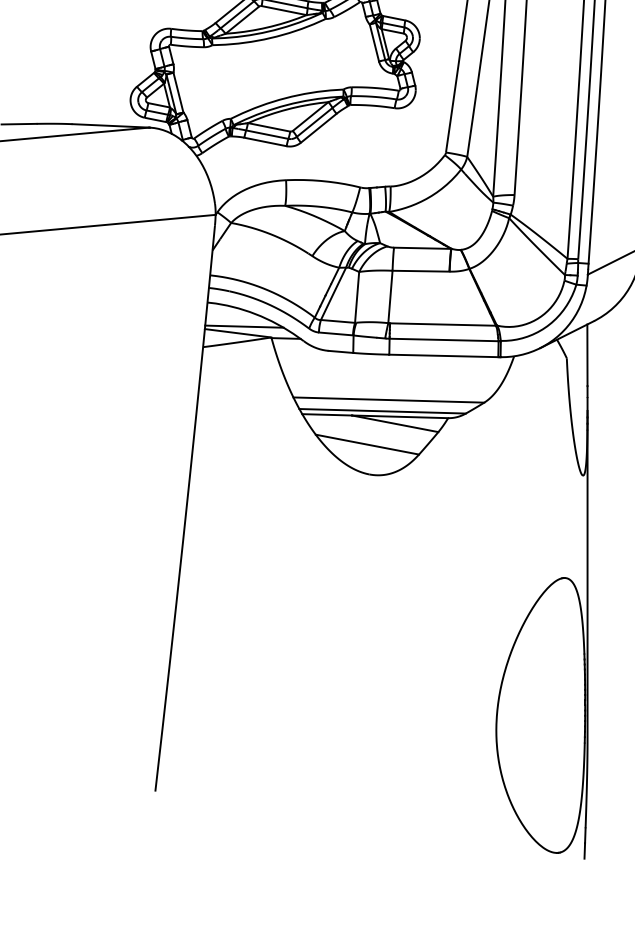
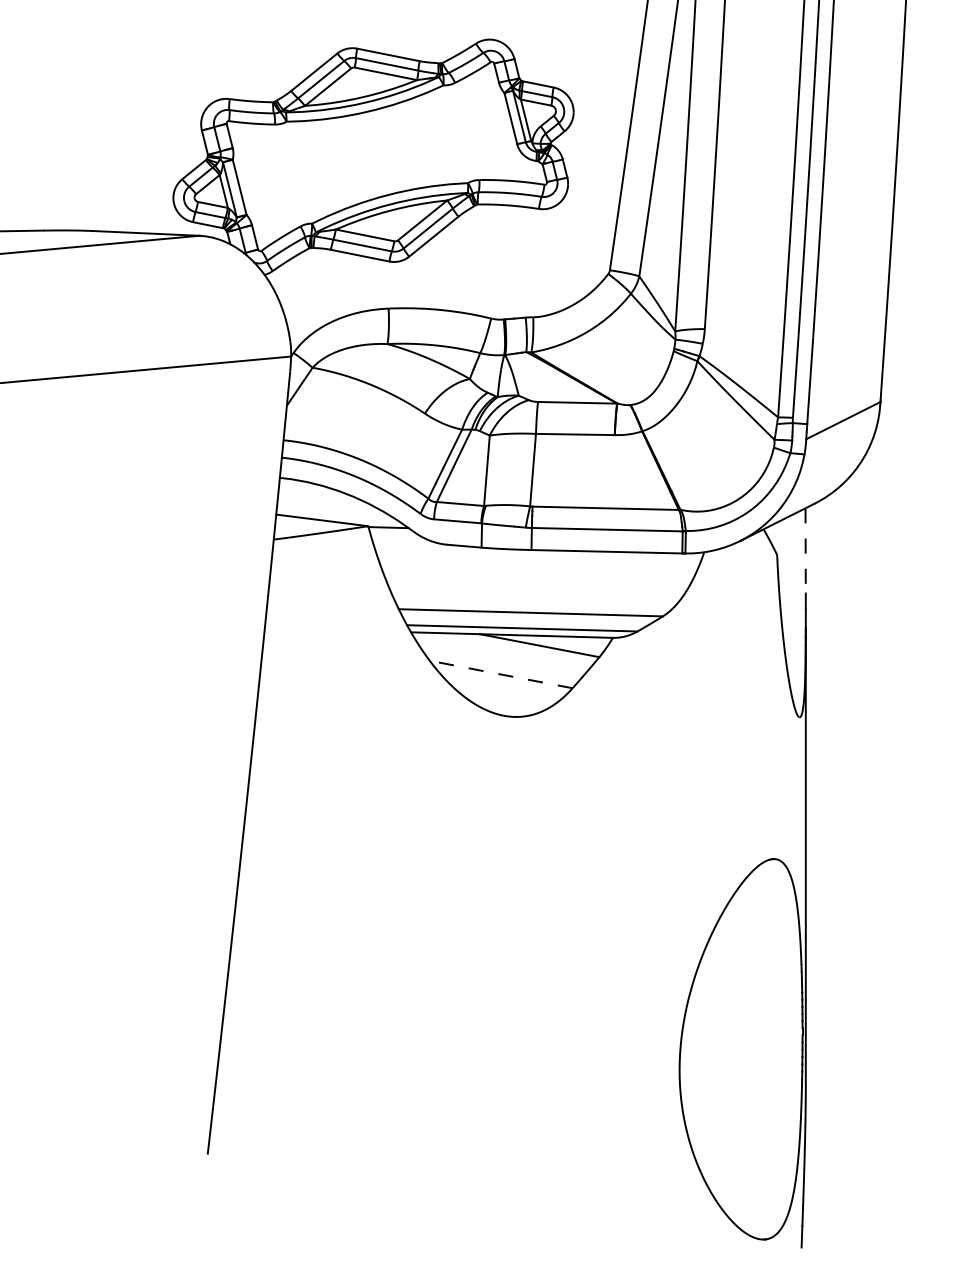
line: (244, 326) -> (330, 510), removed
line: (587, 355) -> (805, 550), solid -> dashed
line: (367, 444) -> (501, 674), solid -> dashed

